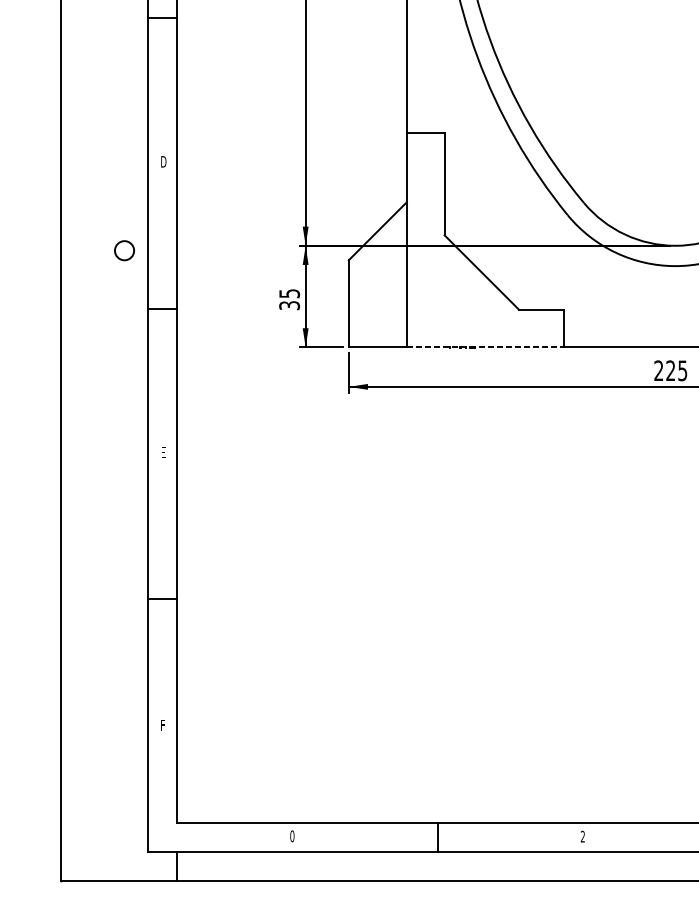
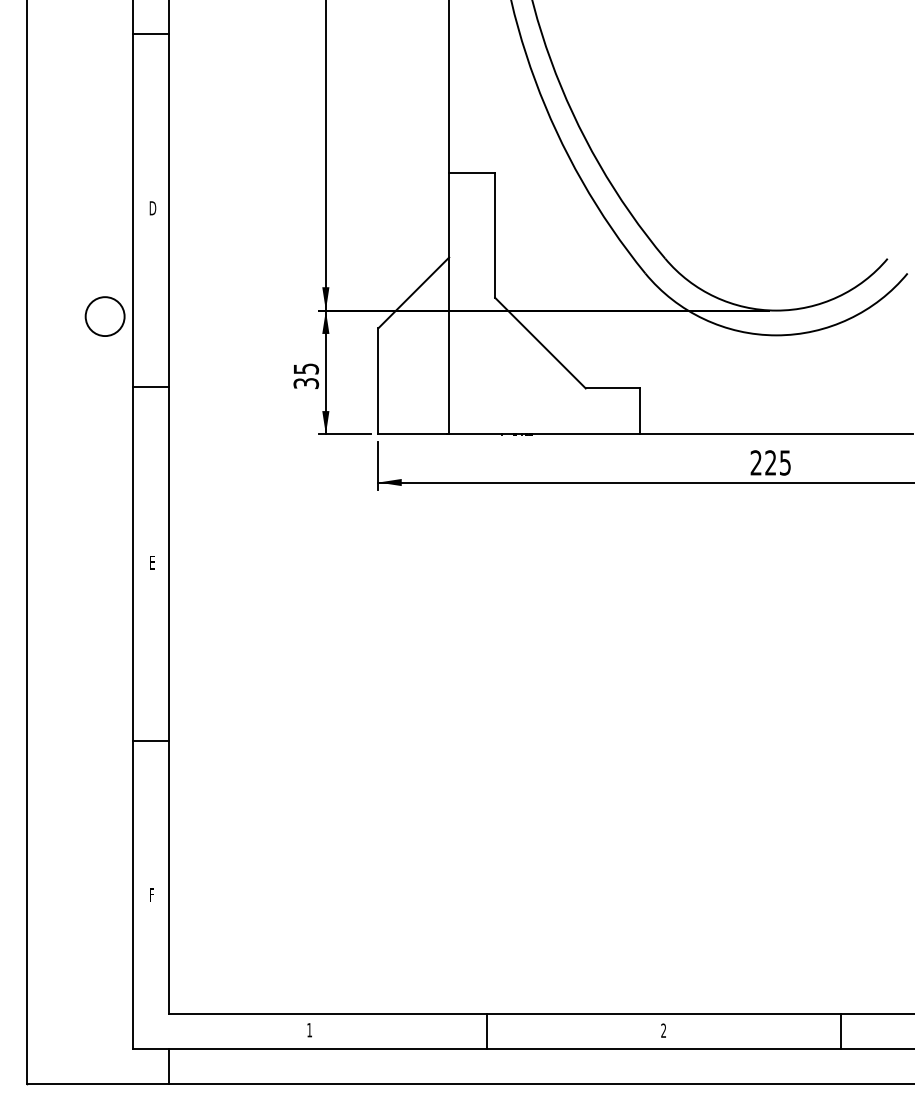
circle: (124, 250) -> (104, 316), size x1.67
line: (485, 347) -> (544, 434), dashed -> solid
text: (292, 836) -> (309, 1030), 0 -> 1

